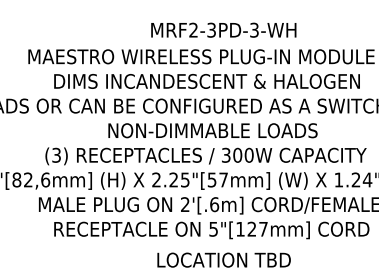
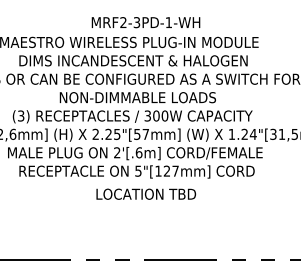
text: (253, 30) -> (168, 22), MRF2-3PD-3-WH -> MRF2-3PD-1-WH

